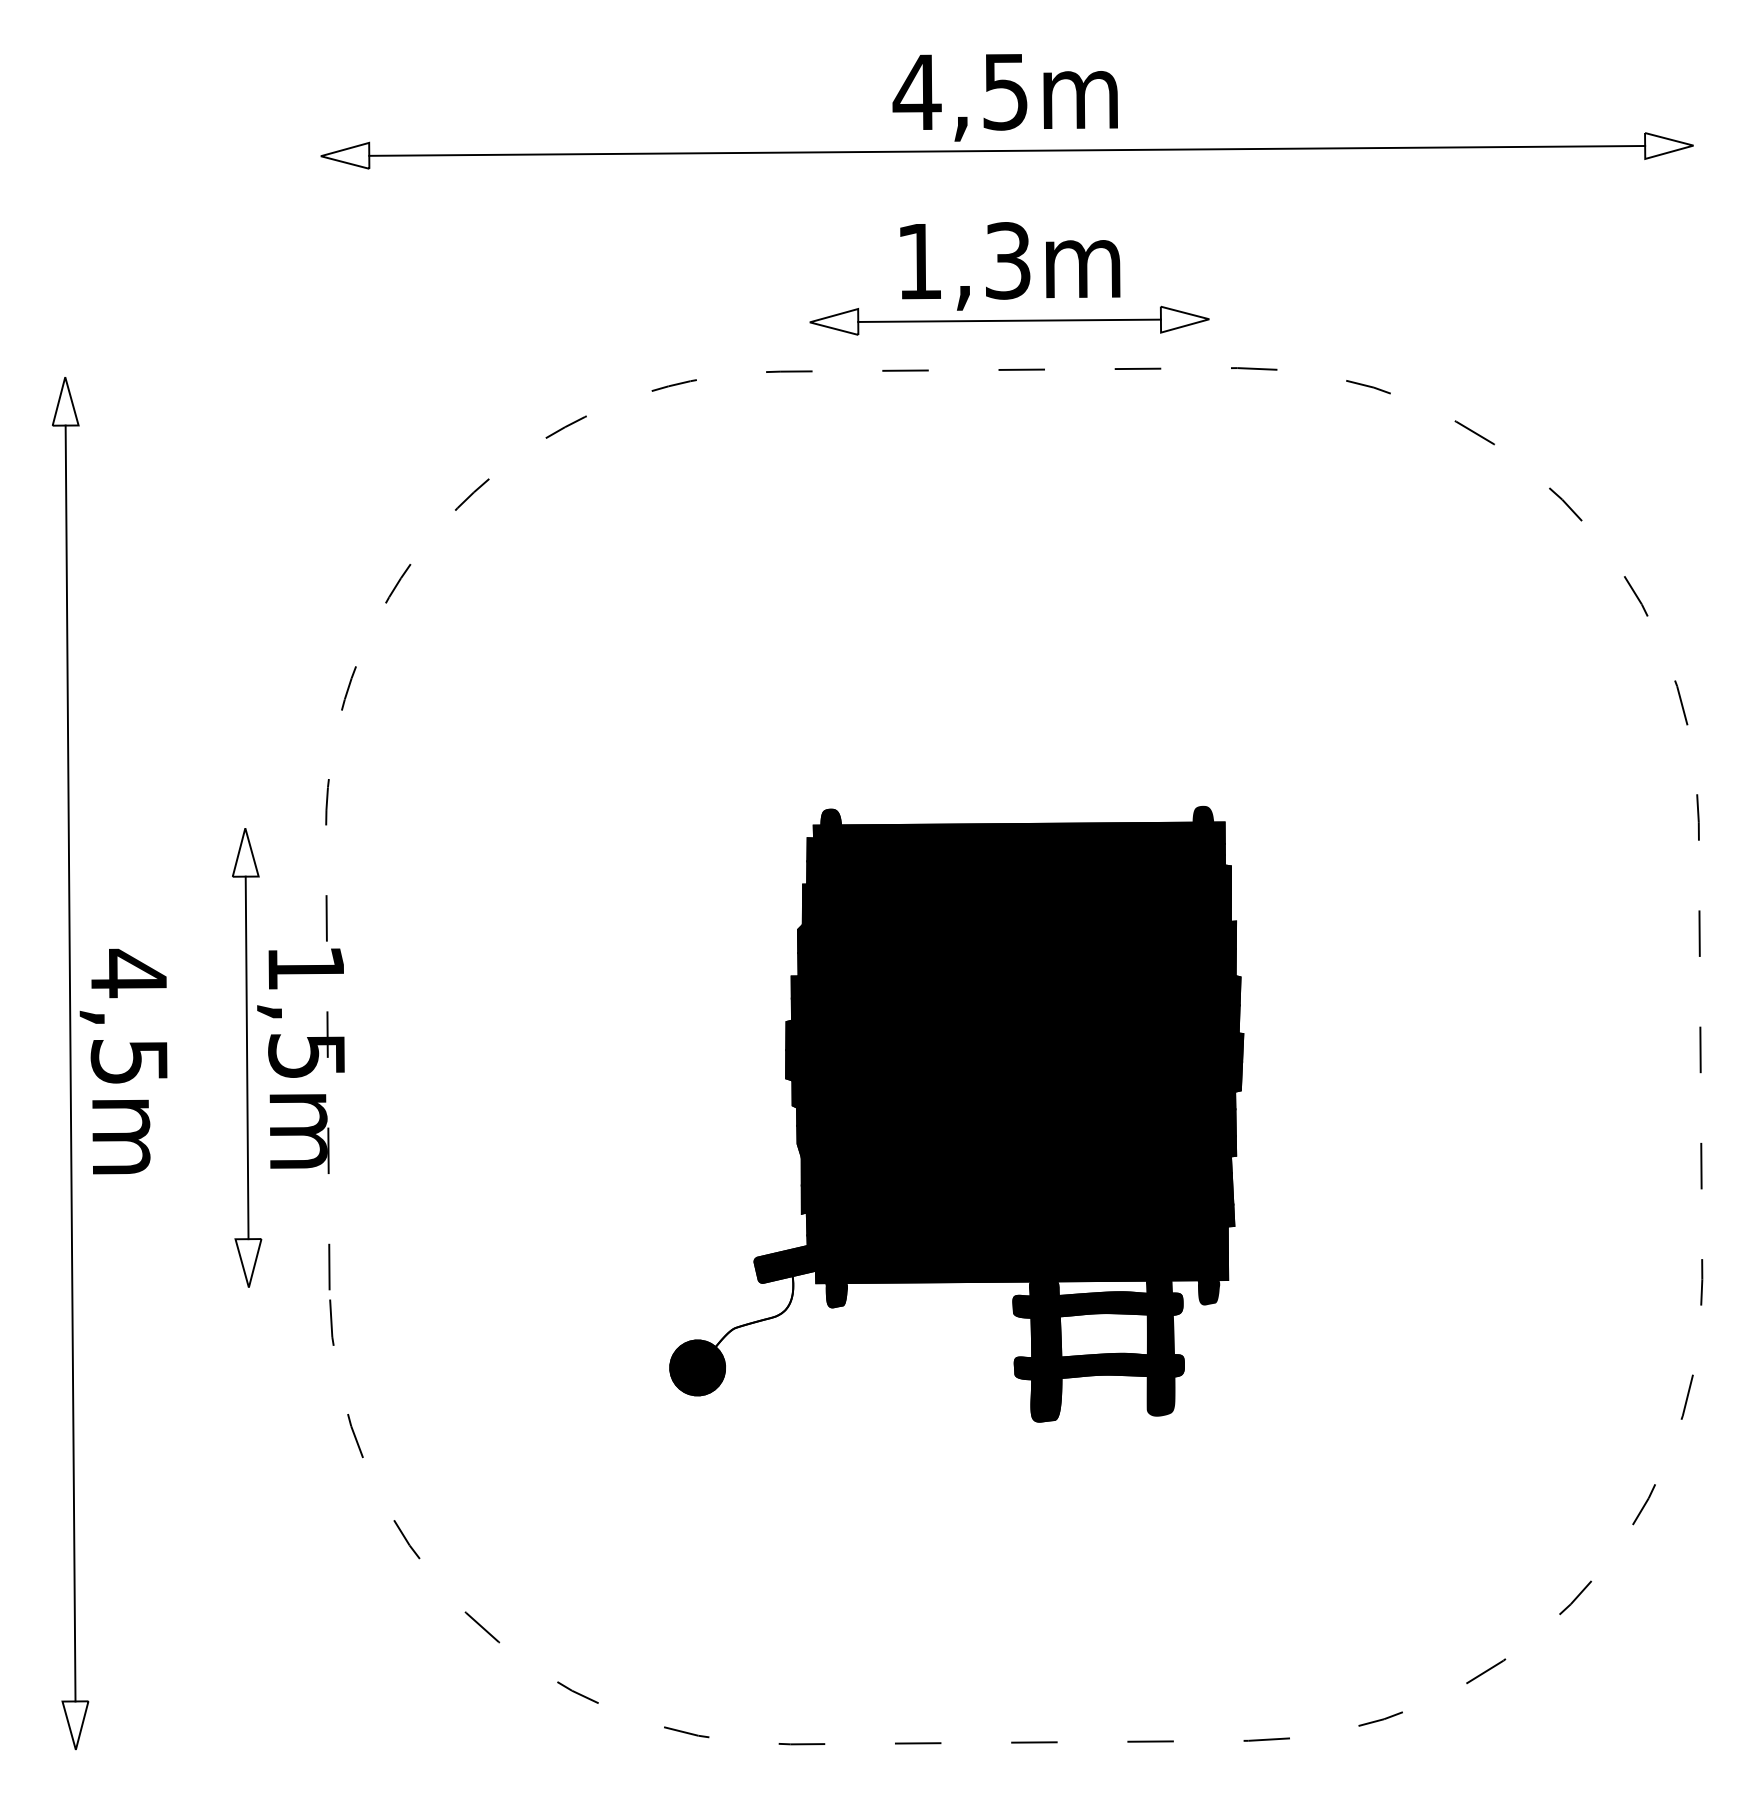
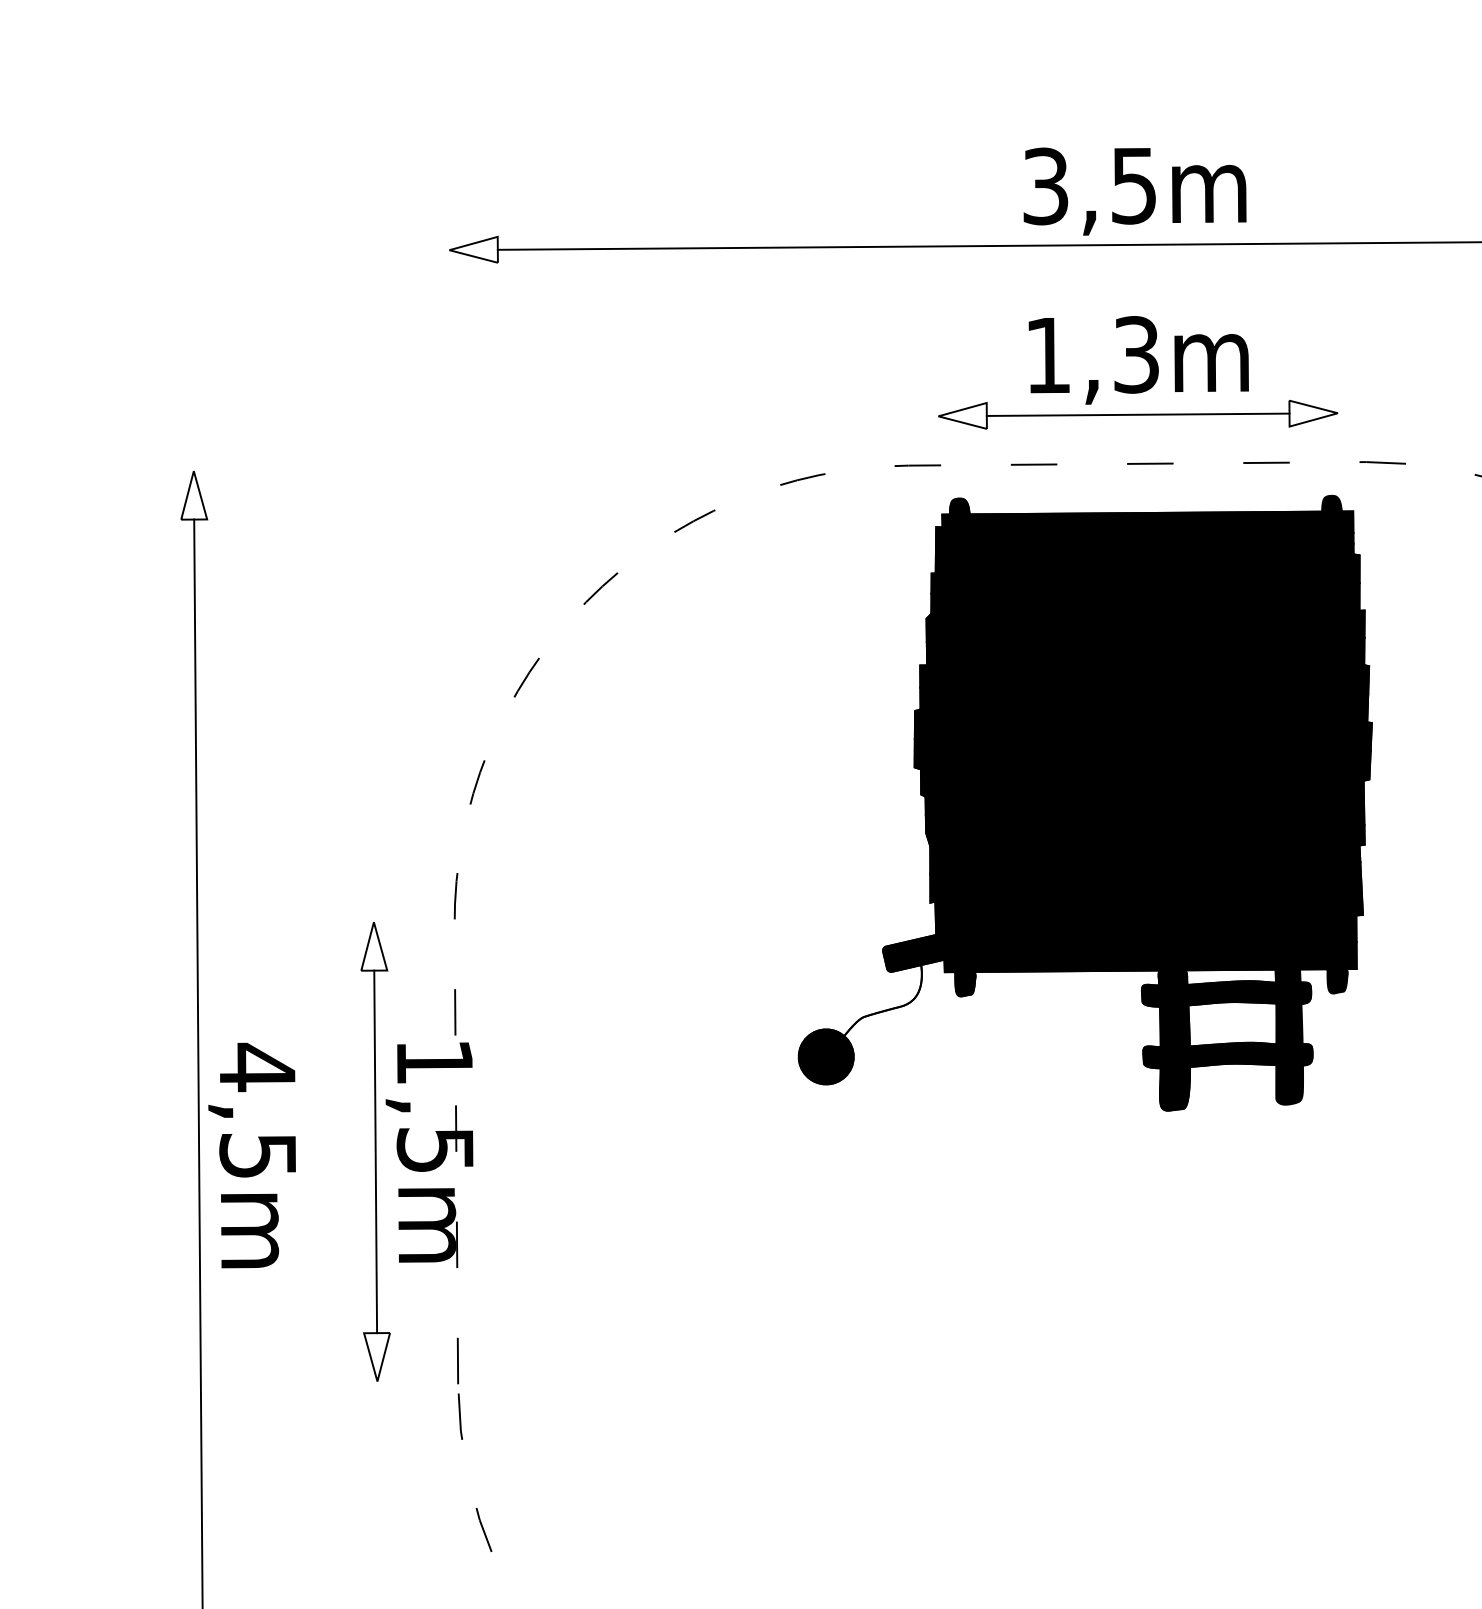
text: (916, 92) -> (1045, 186), 4,5m -> 3,5m
part: (956, 1114) -> (1085, 803), moved

